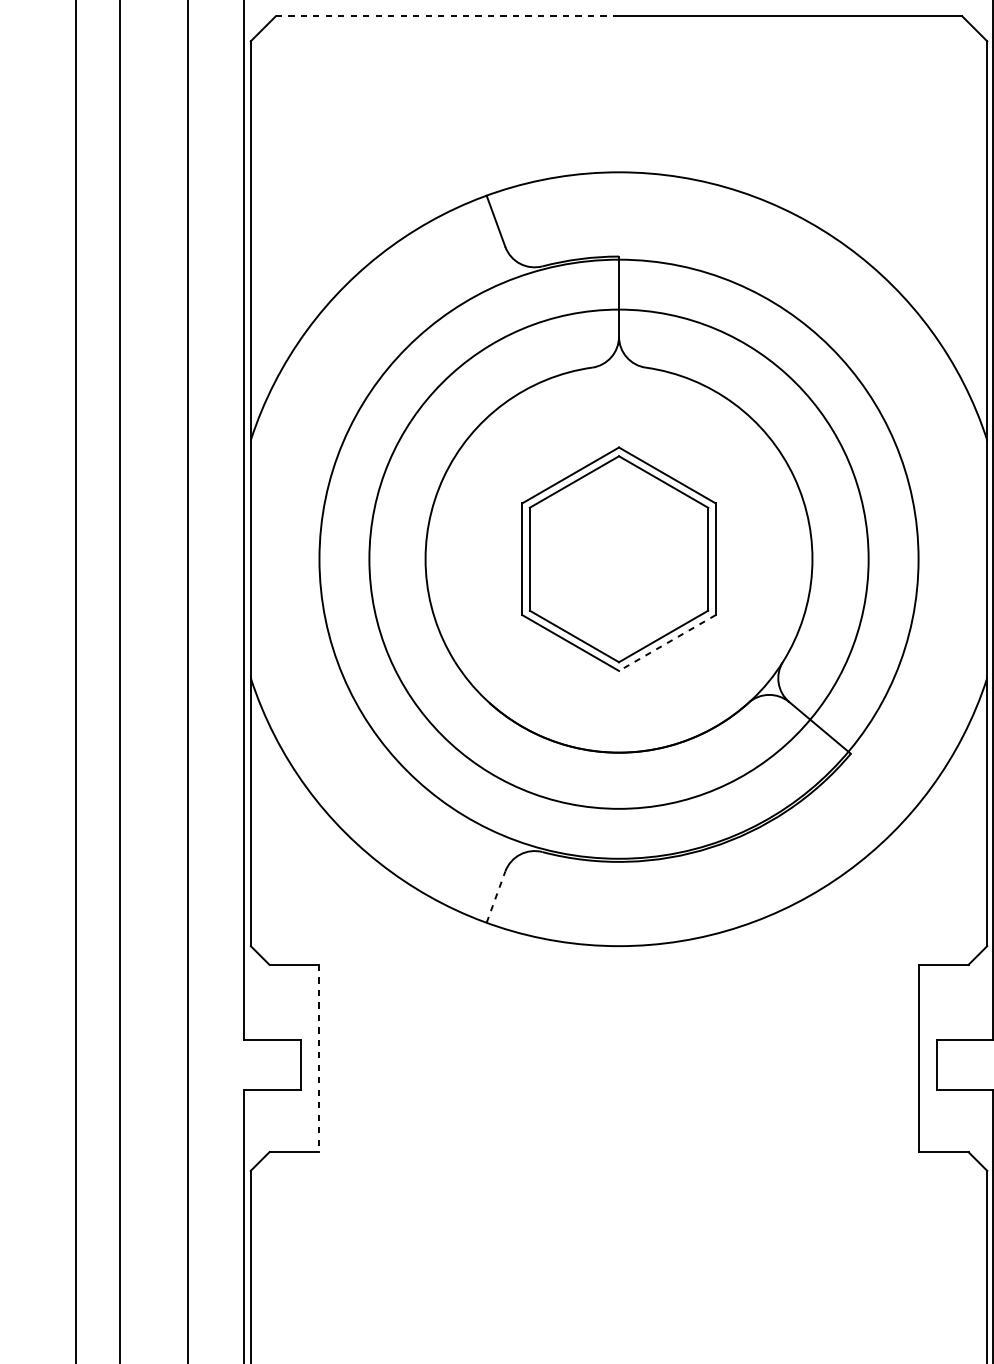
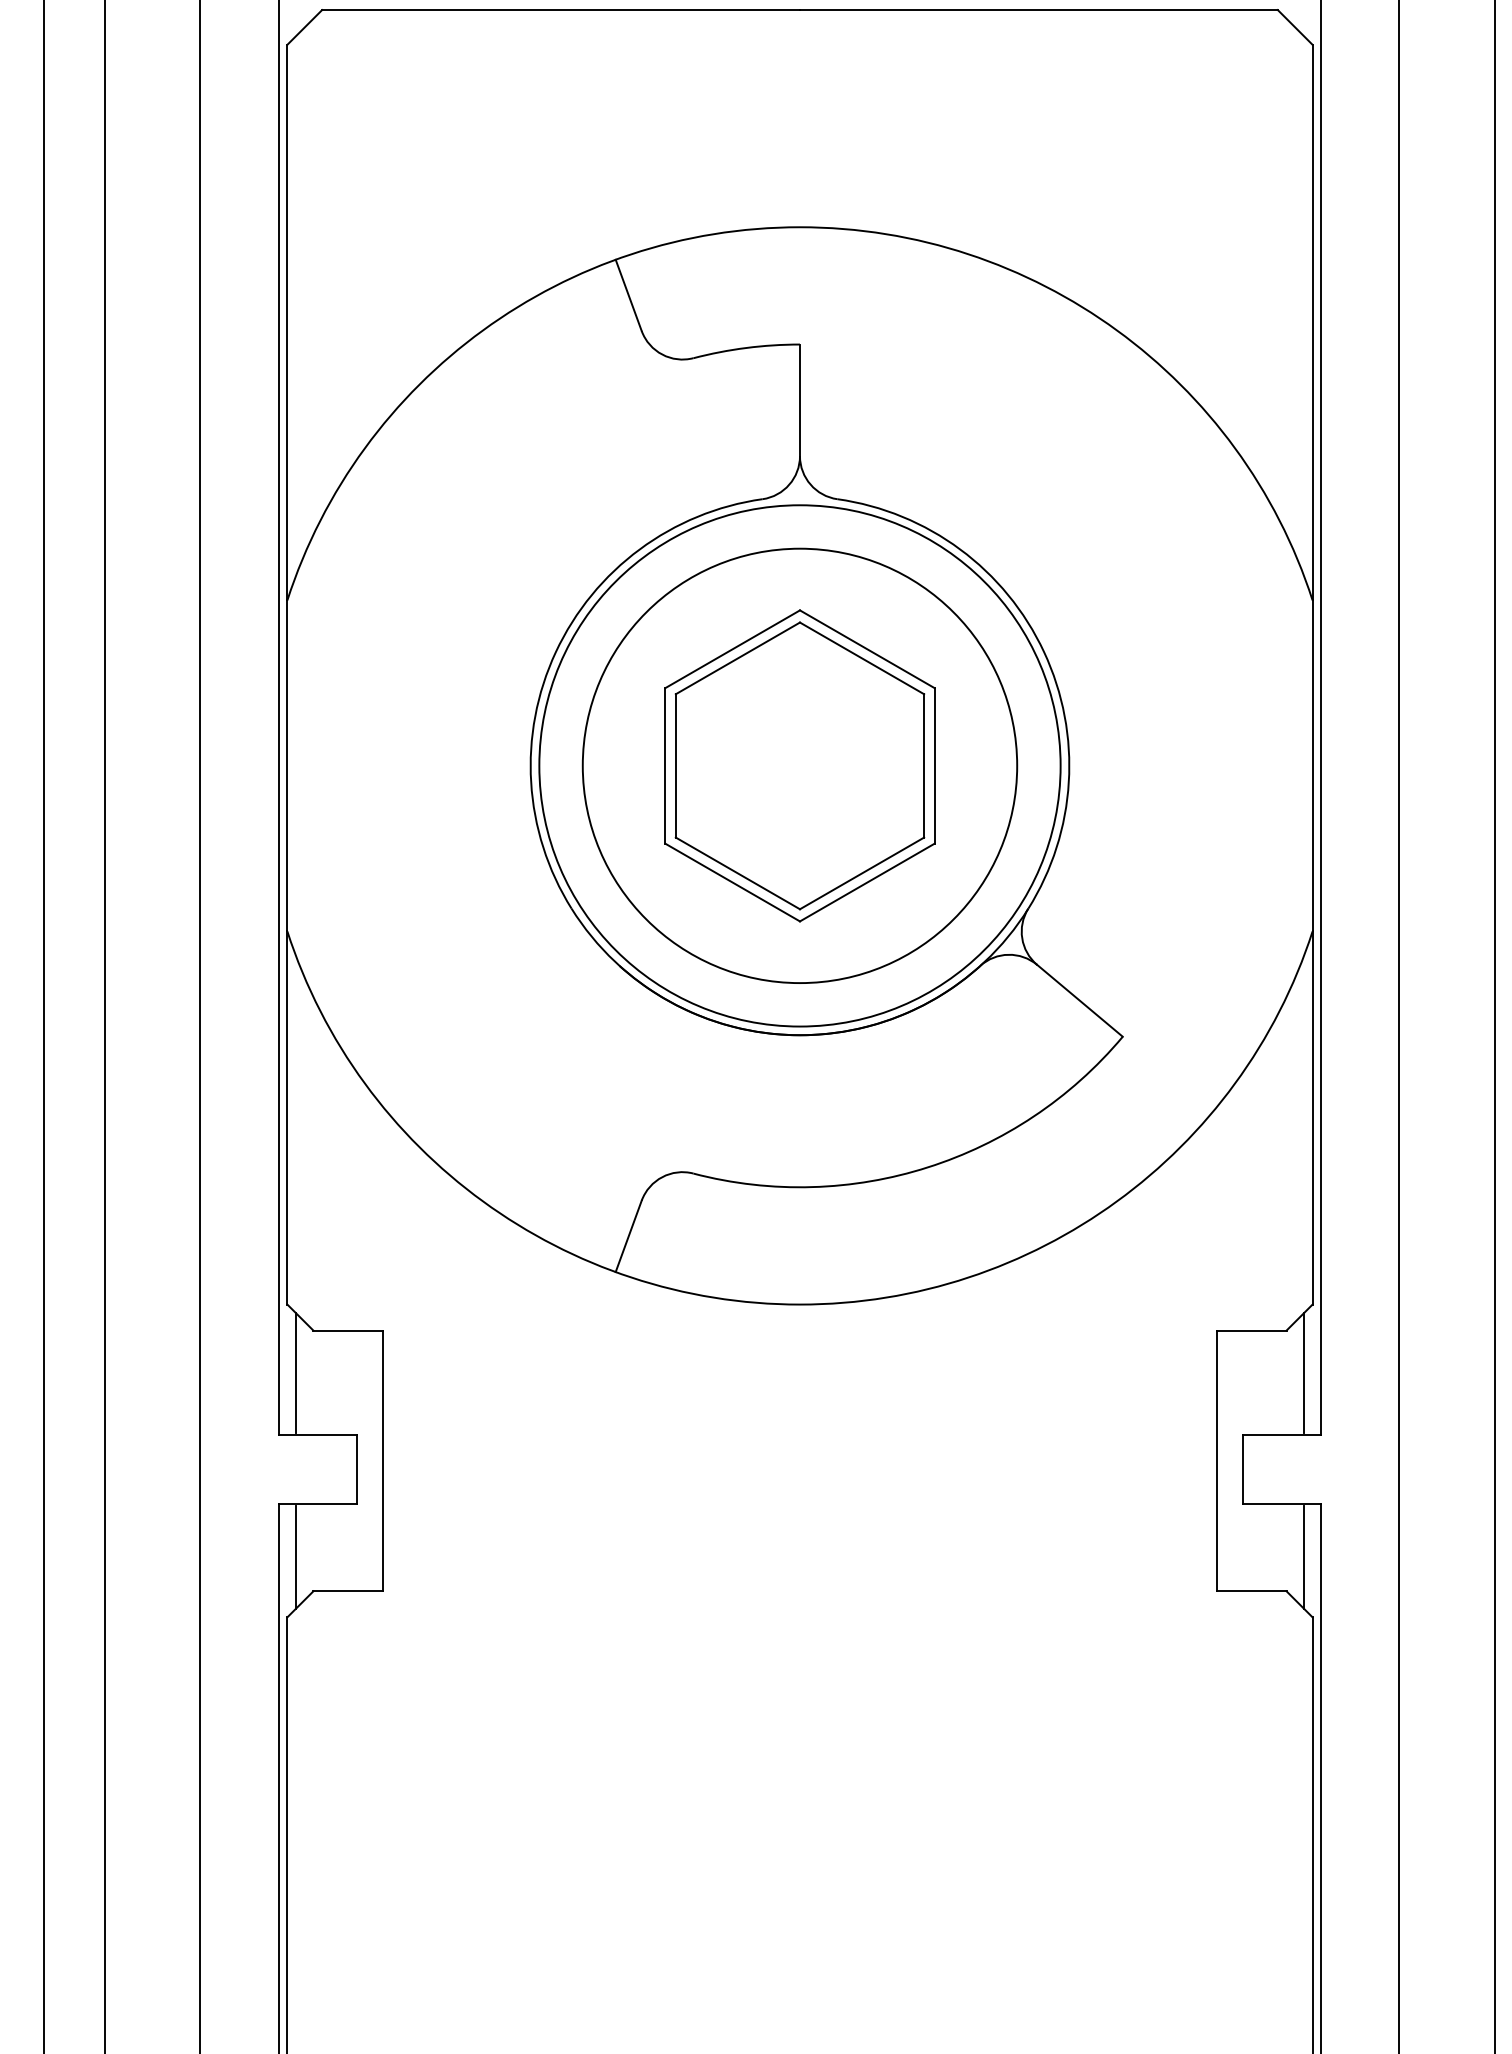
line: (447, 16) -> (561, 10), dashed -> solid
circle: (618, 558) -> (799, 765), size x0.62
circle: (618, 558) -> (799, 765), size x0.62
line: (667, 642) -> (867, 882), dashed -> solid
line: (495, 897) -> (628, 1236), dashed -> solid
line: (257, 995) -> (296, 1373), added
line: (980, 995) -> (1303, 1373), added
line: (319, 1058) -> (382, 1461), dashed -> solid
line: (257, 1127) -> (296, 1556), added
line: (980, 1127) -> (1303, 1556), added

